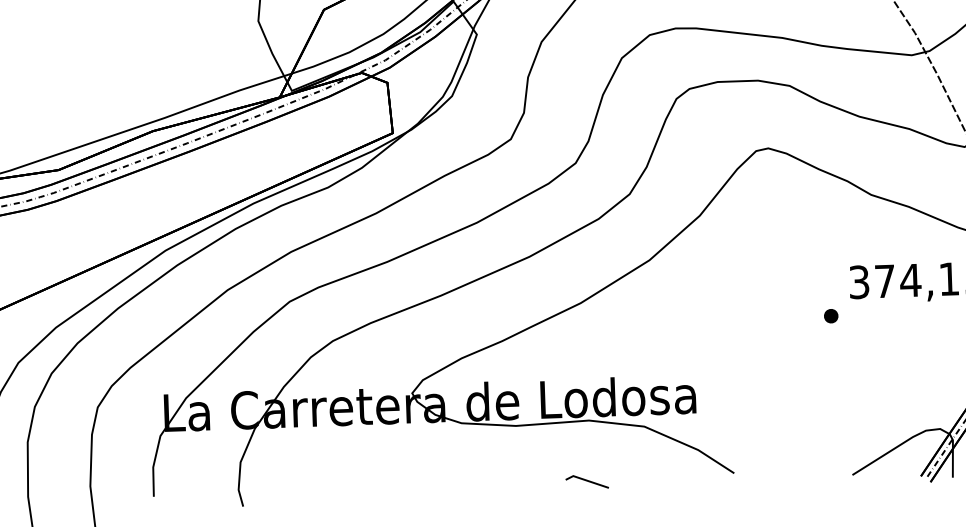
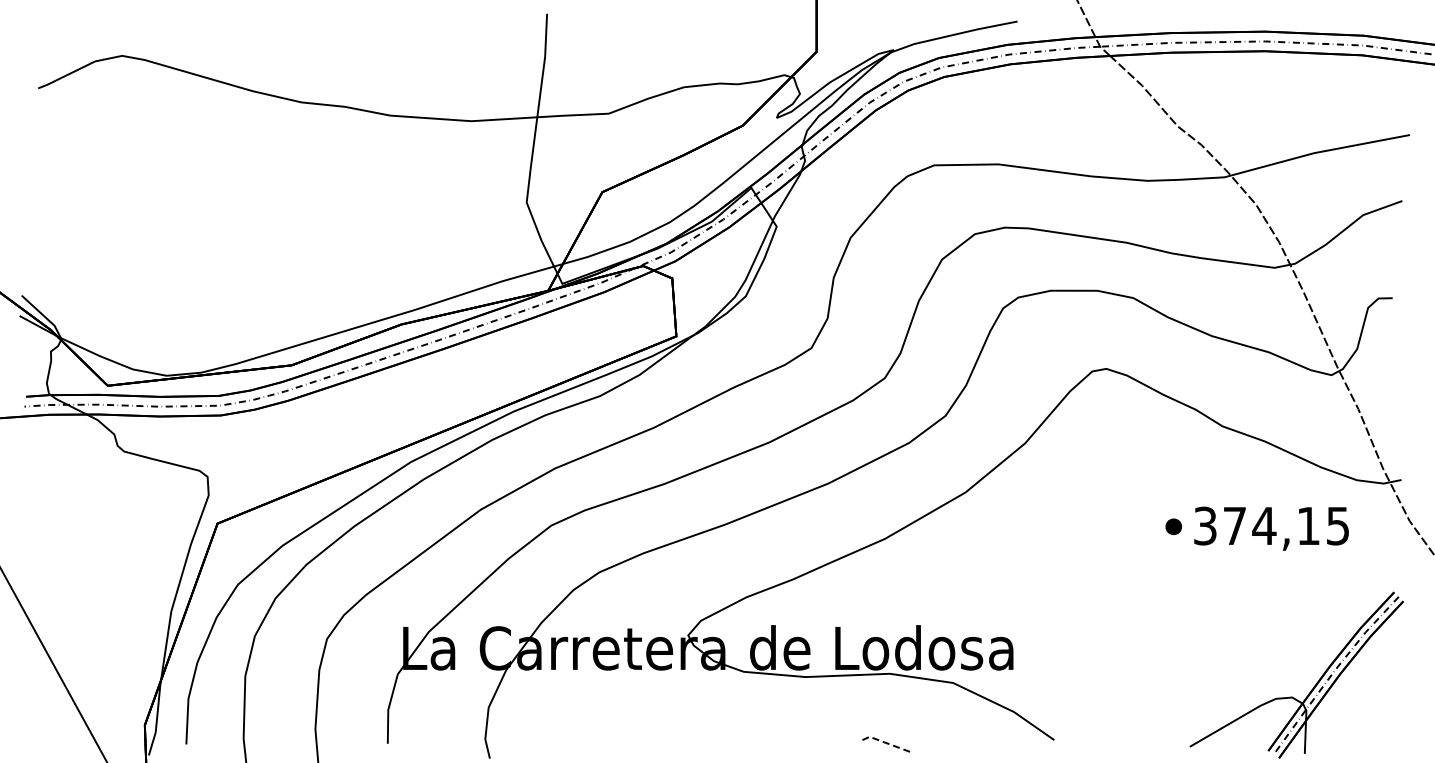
part: (830, 315) -> (1173, 526), moved
line: (586, 480) -> (884, 742), solid -> dashed

